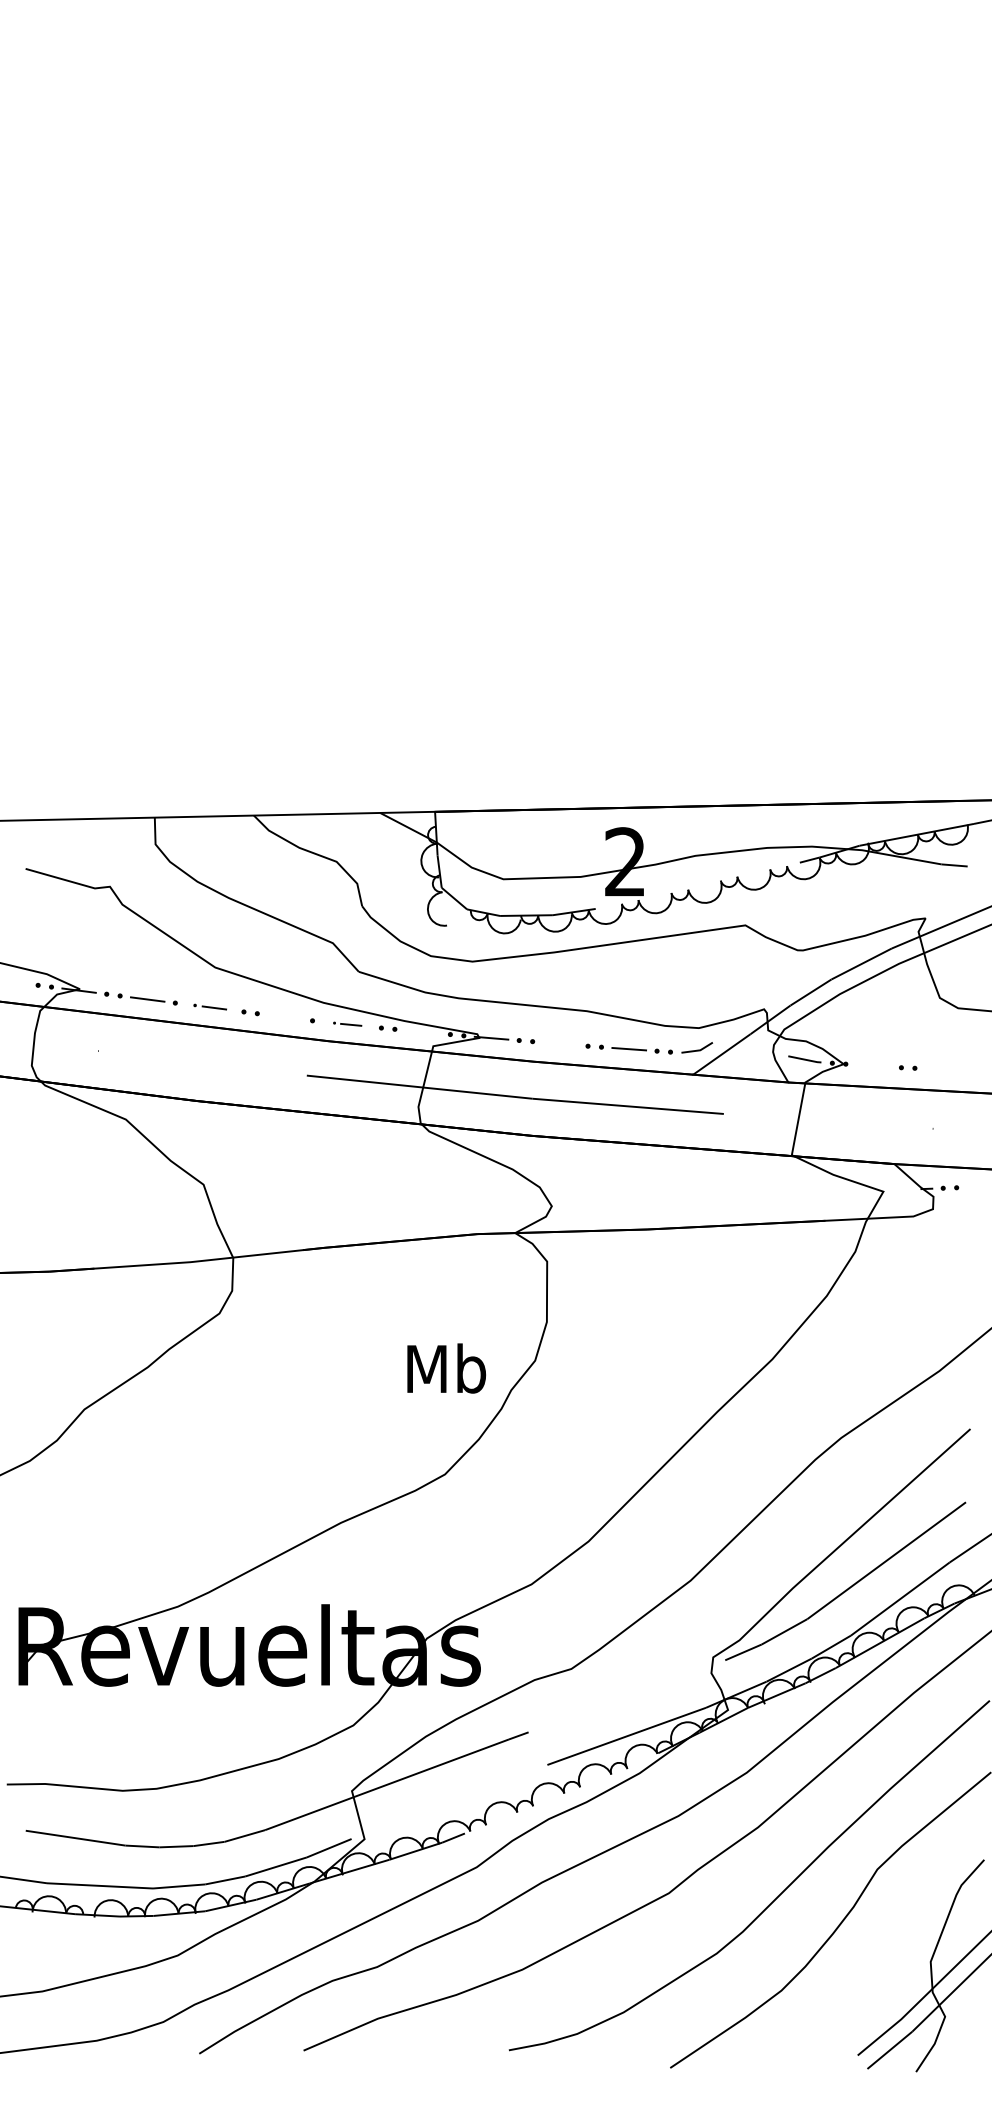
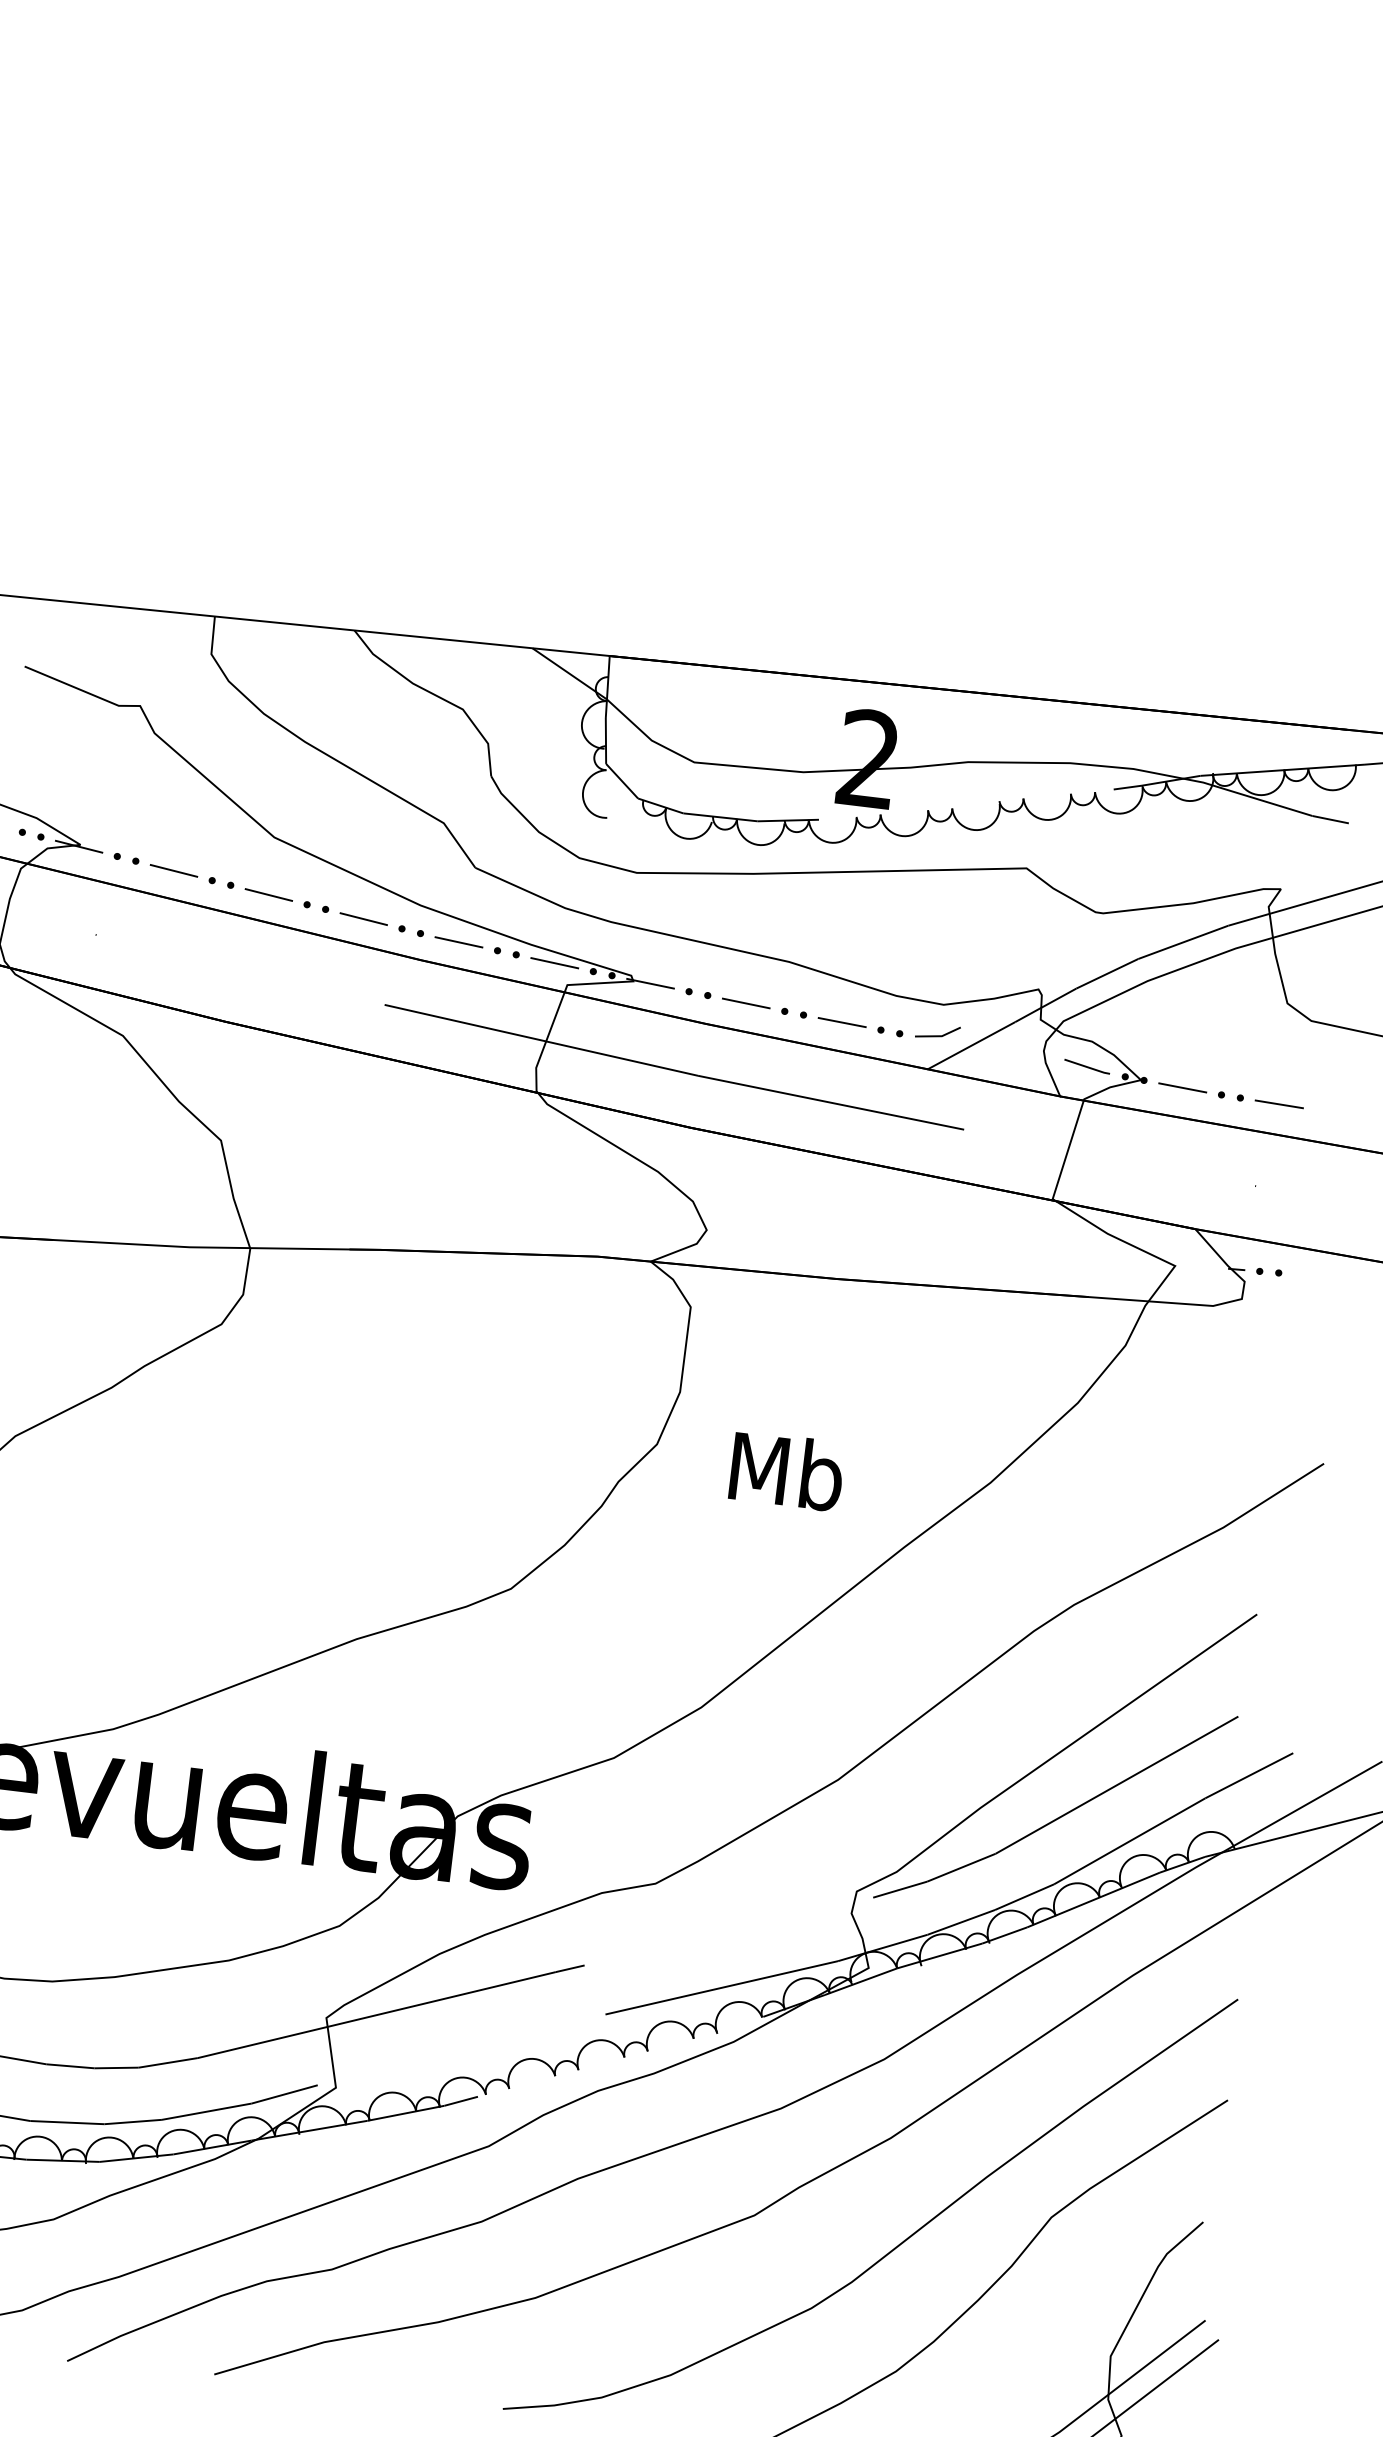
part: (209, 1006) -> (259, 891), size x1.43
line: (284, 1017) -> (363, 919), added
part: (347, 1023) -> (450, 938), size x1.67
line: (422, 1031) -> (554, 962), added
line: (560, 1043) -> (746, 1002), added
line: (873, 1065) -> (1182, 1087), added
line: (942, 1069) -> (1278, 1104), added
text: (446, 1368) -> (786, 1471), moved

